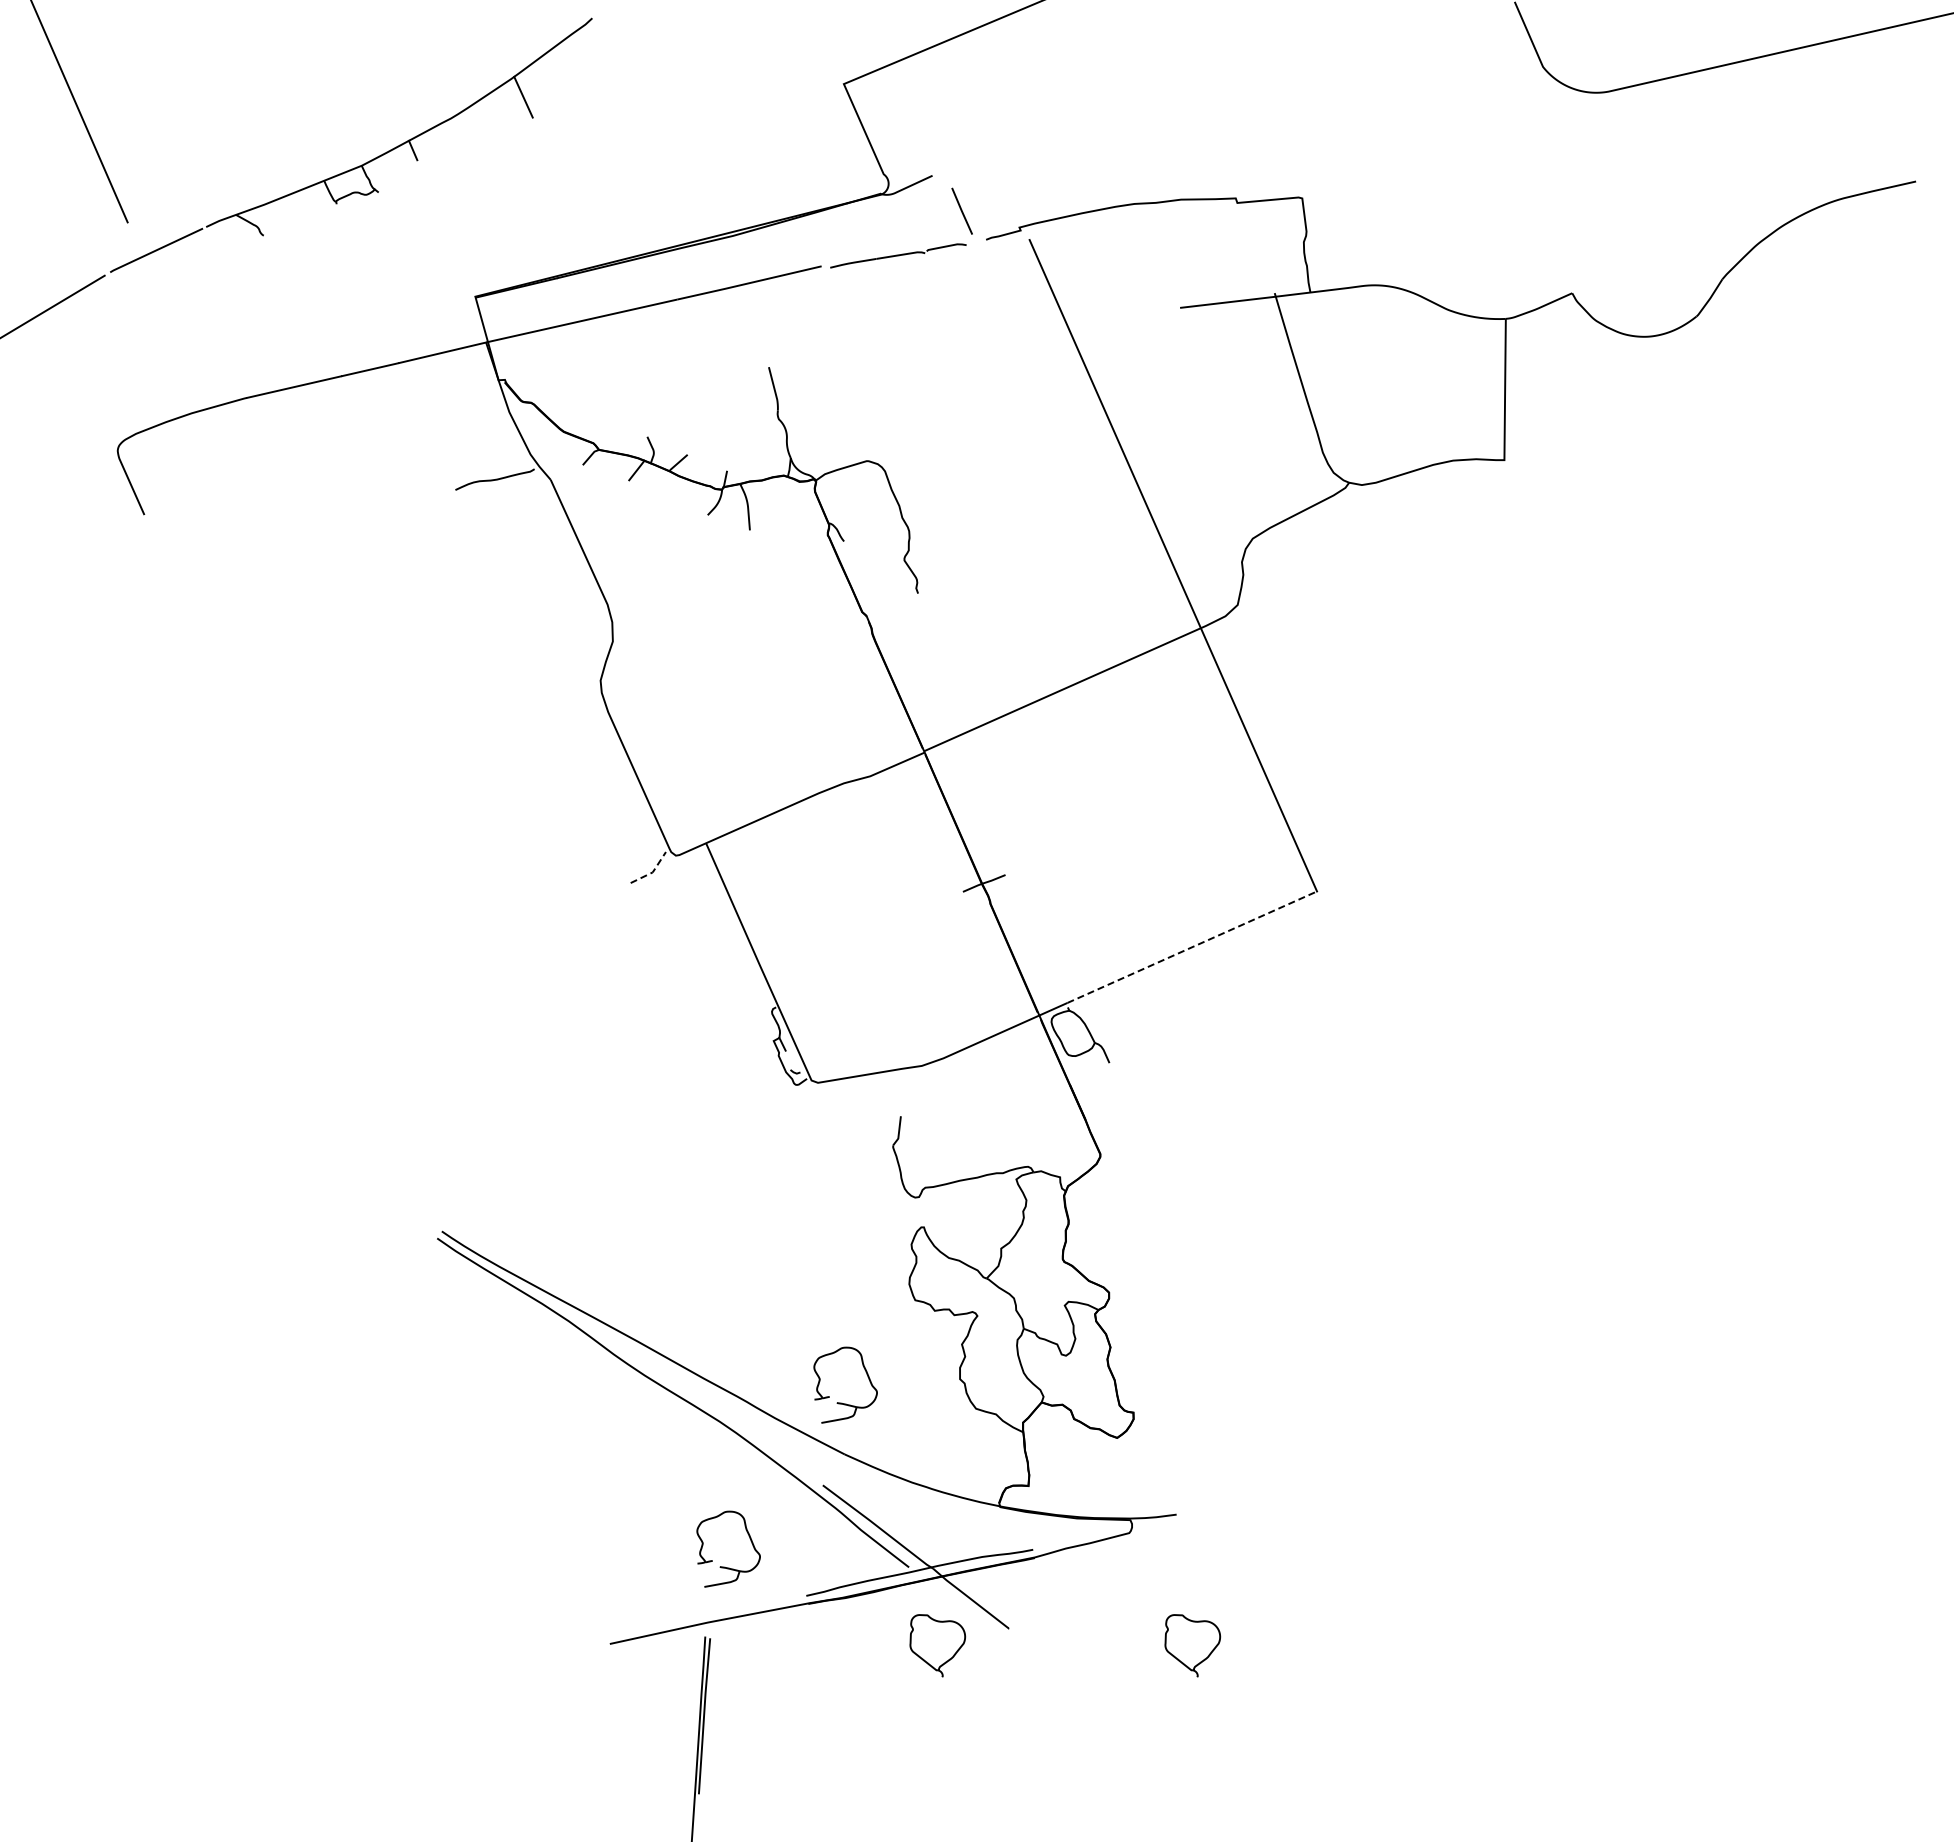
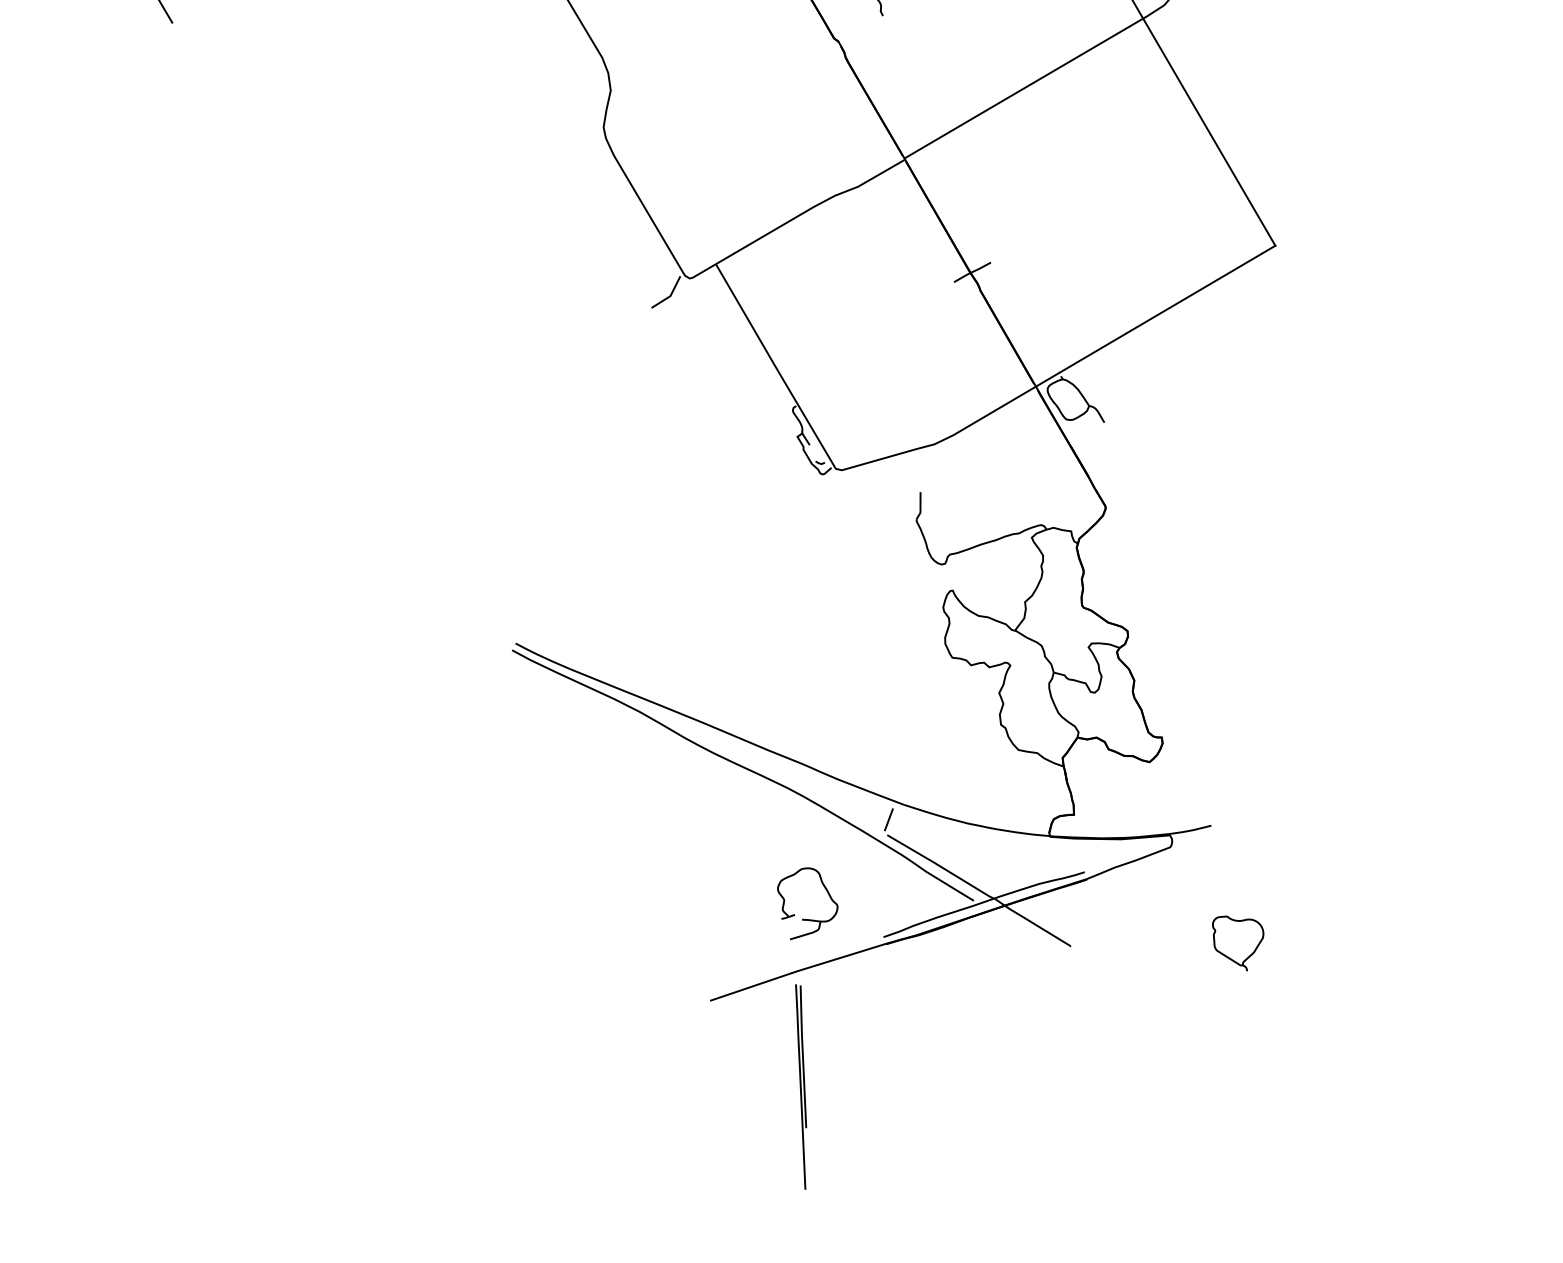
line: (652, 872) -> (670, 296), dashed -> solid
line: (1192, 947) -> (1168, 309), dashed -> solid
part: (841, 1402) -> (895, 758), removed
line: (826, 1468) -> (888, 819), added
curve: (949, 1658) -> (1019, 979), removed

